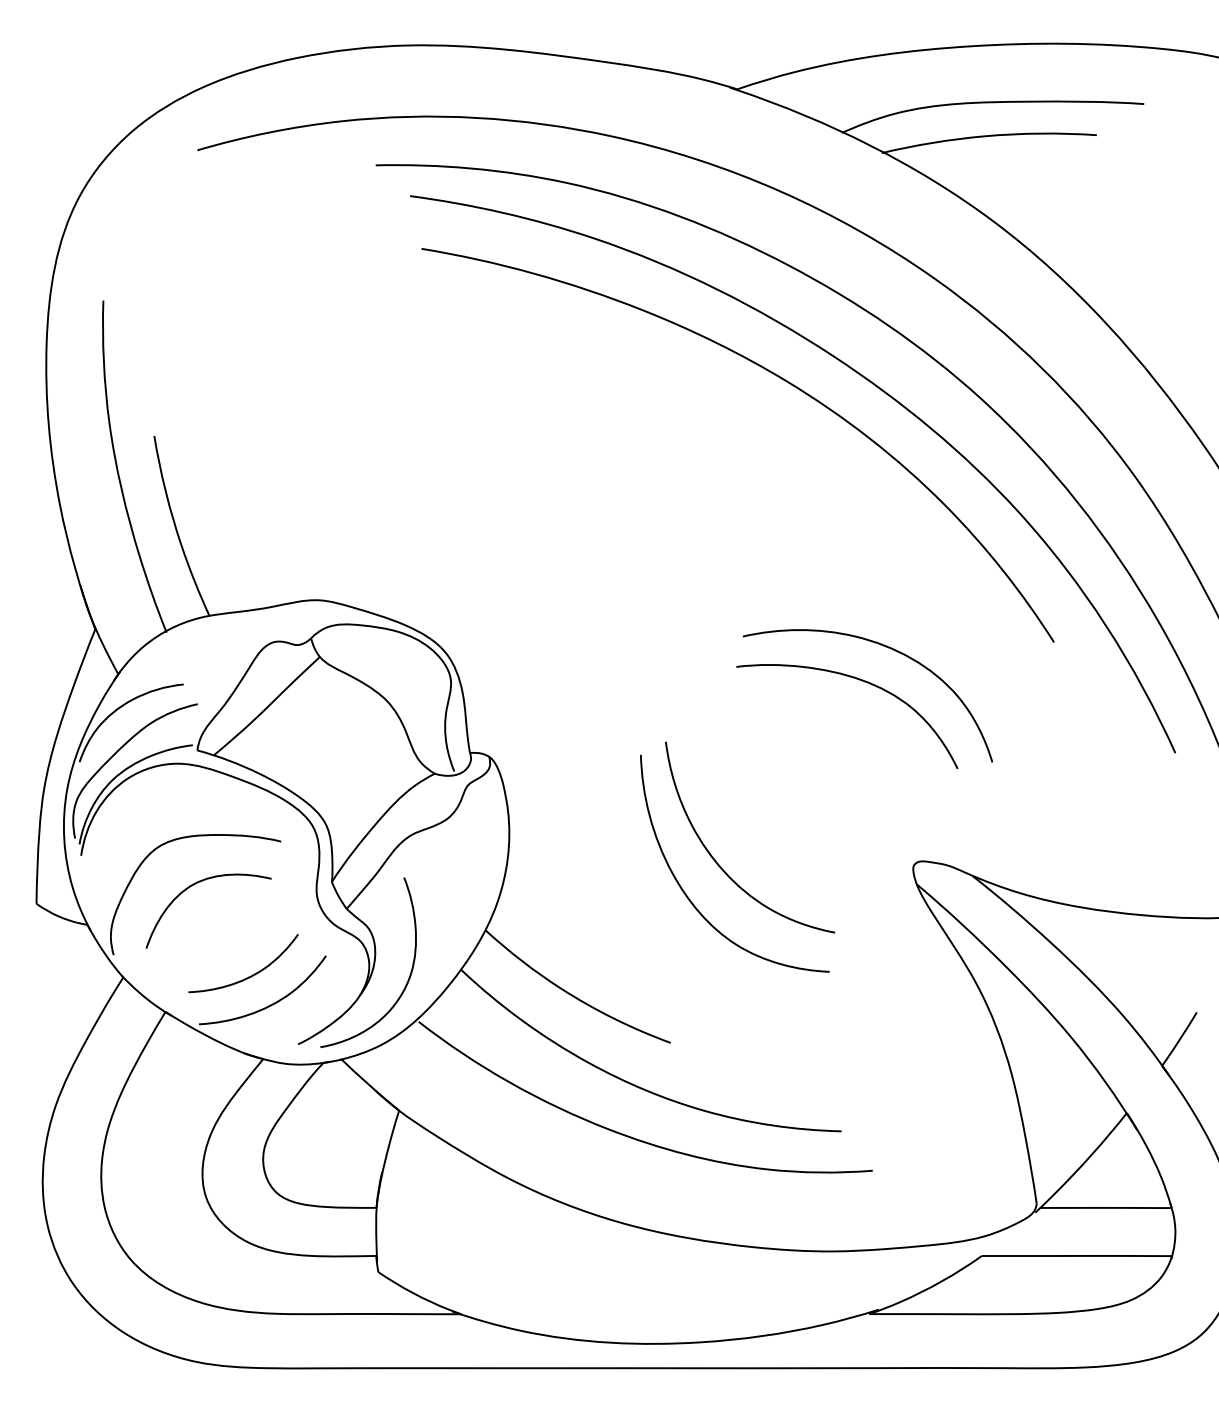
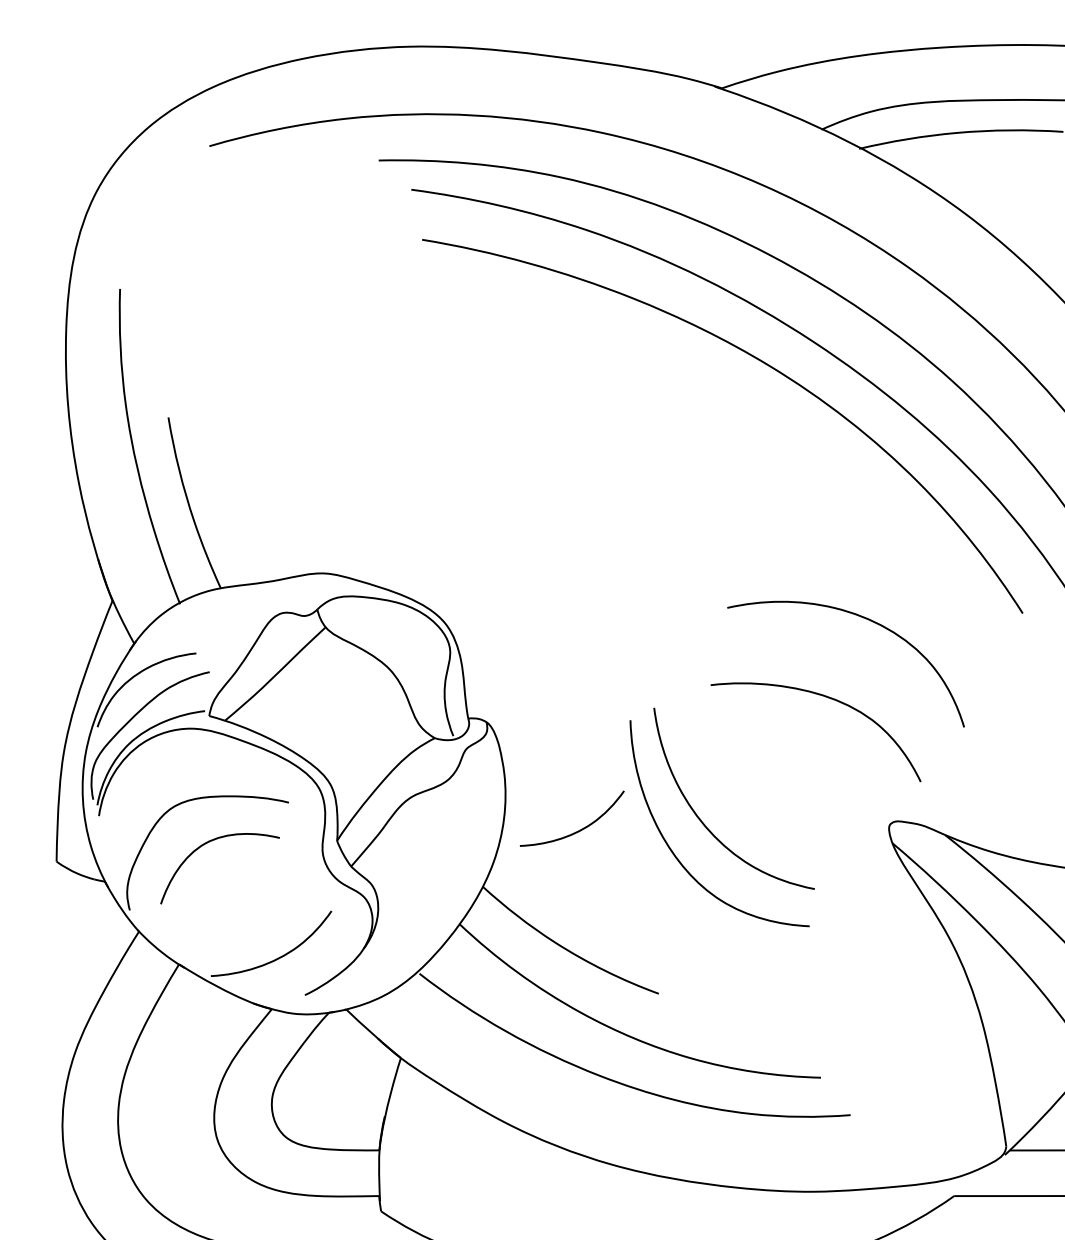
curve: (861, 681) -> (829, 699), moved
curve: (409, 974) -> (410, 928), removed
curve: (250, 975) -> (578, 830), moved

